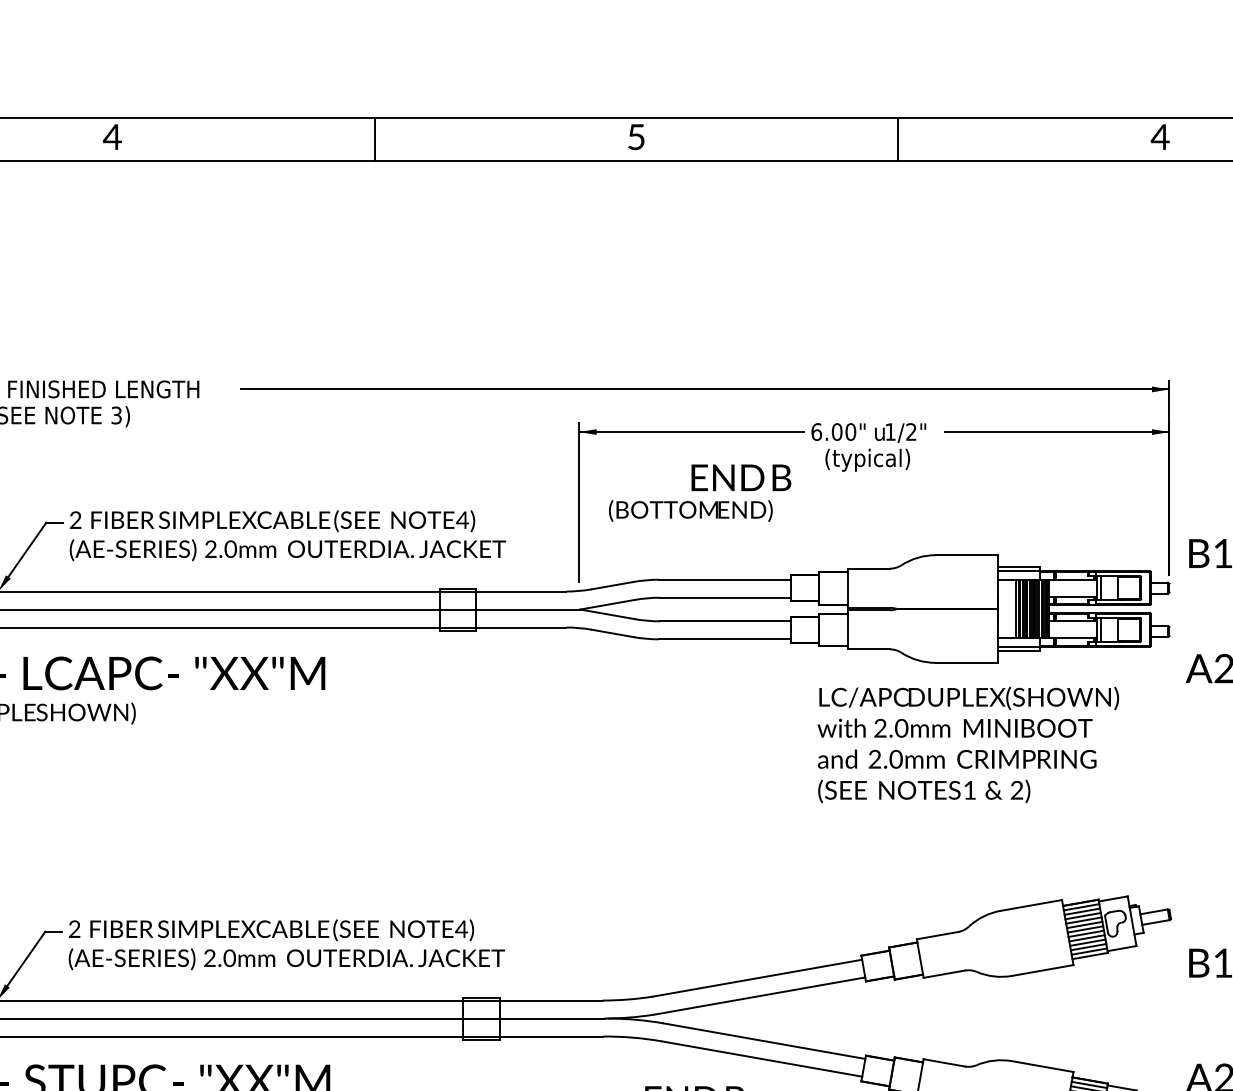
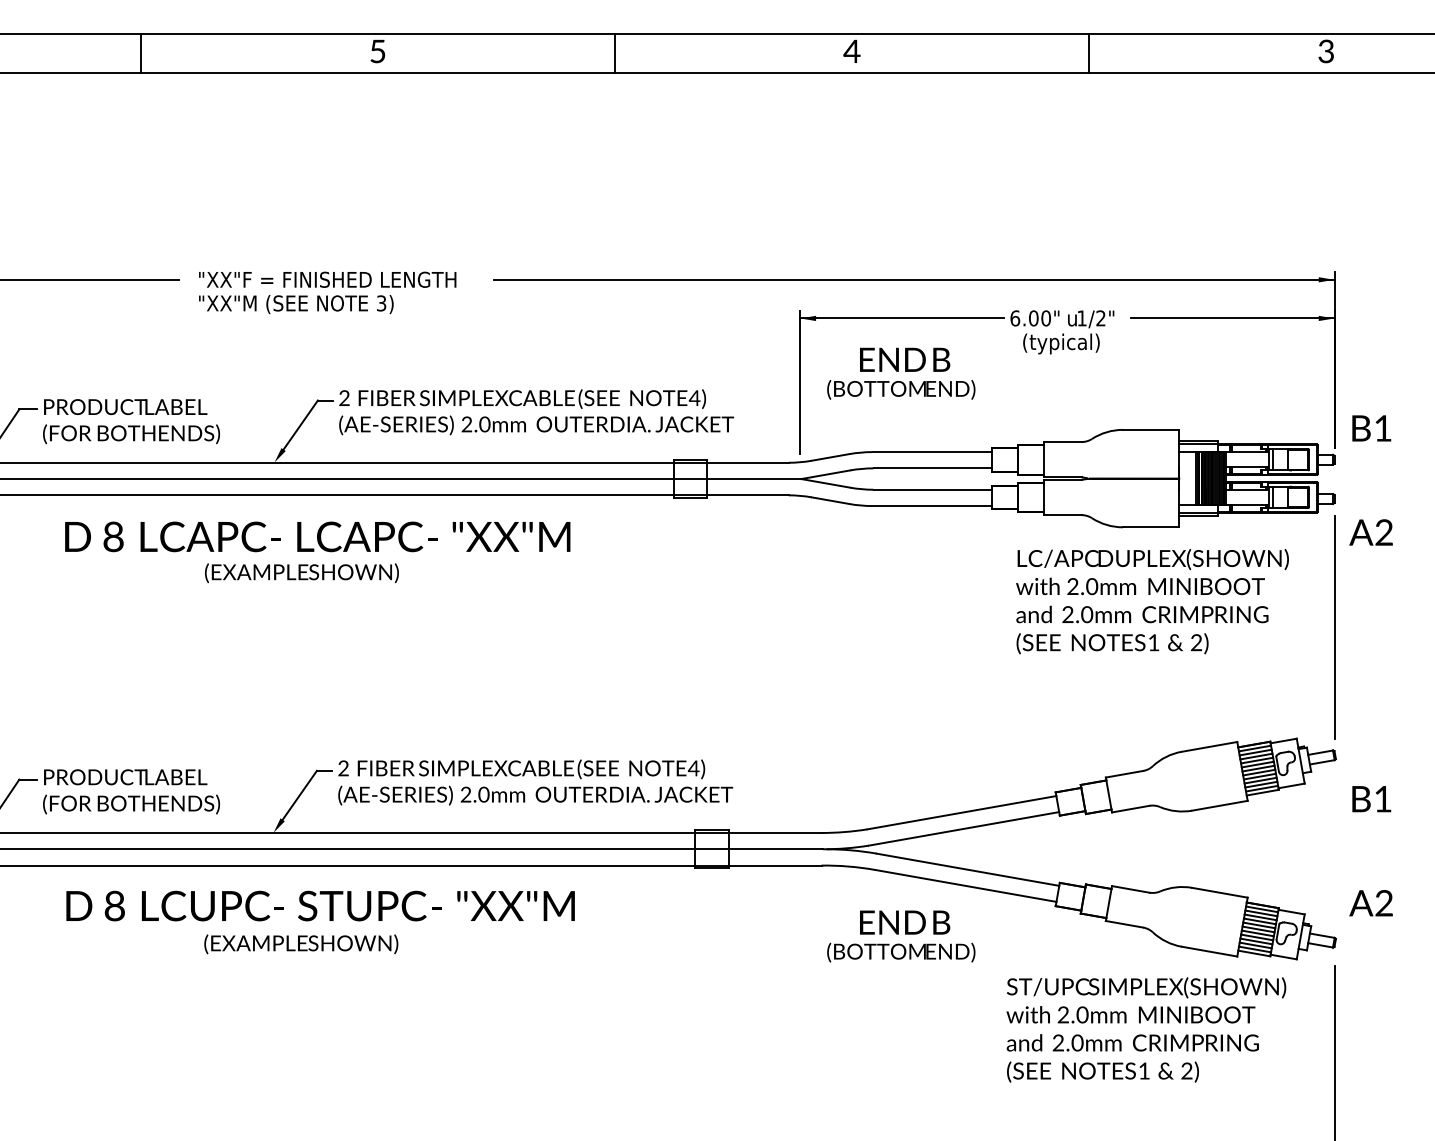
text: (112, 137) -> (377, 51), 4 -> 5
text: (635, 137) -> (851, 51), 5 -> 4
text: (1159, 137) -> (1325, 51), 4 -> 3
text: (741, 477) -> (905, 359), moved
line: (1169, 773) -> (1334, 627), added

